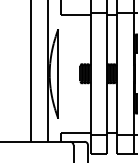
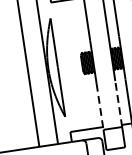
line: (90, 114) -> (100, 106), solid -> dashed
line: (107, 114) -> (118, 104), solid -> dashed

